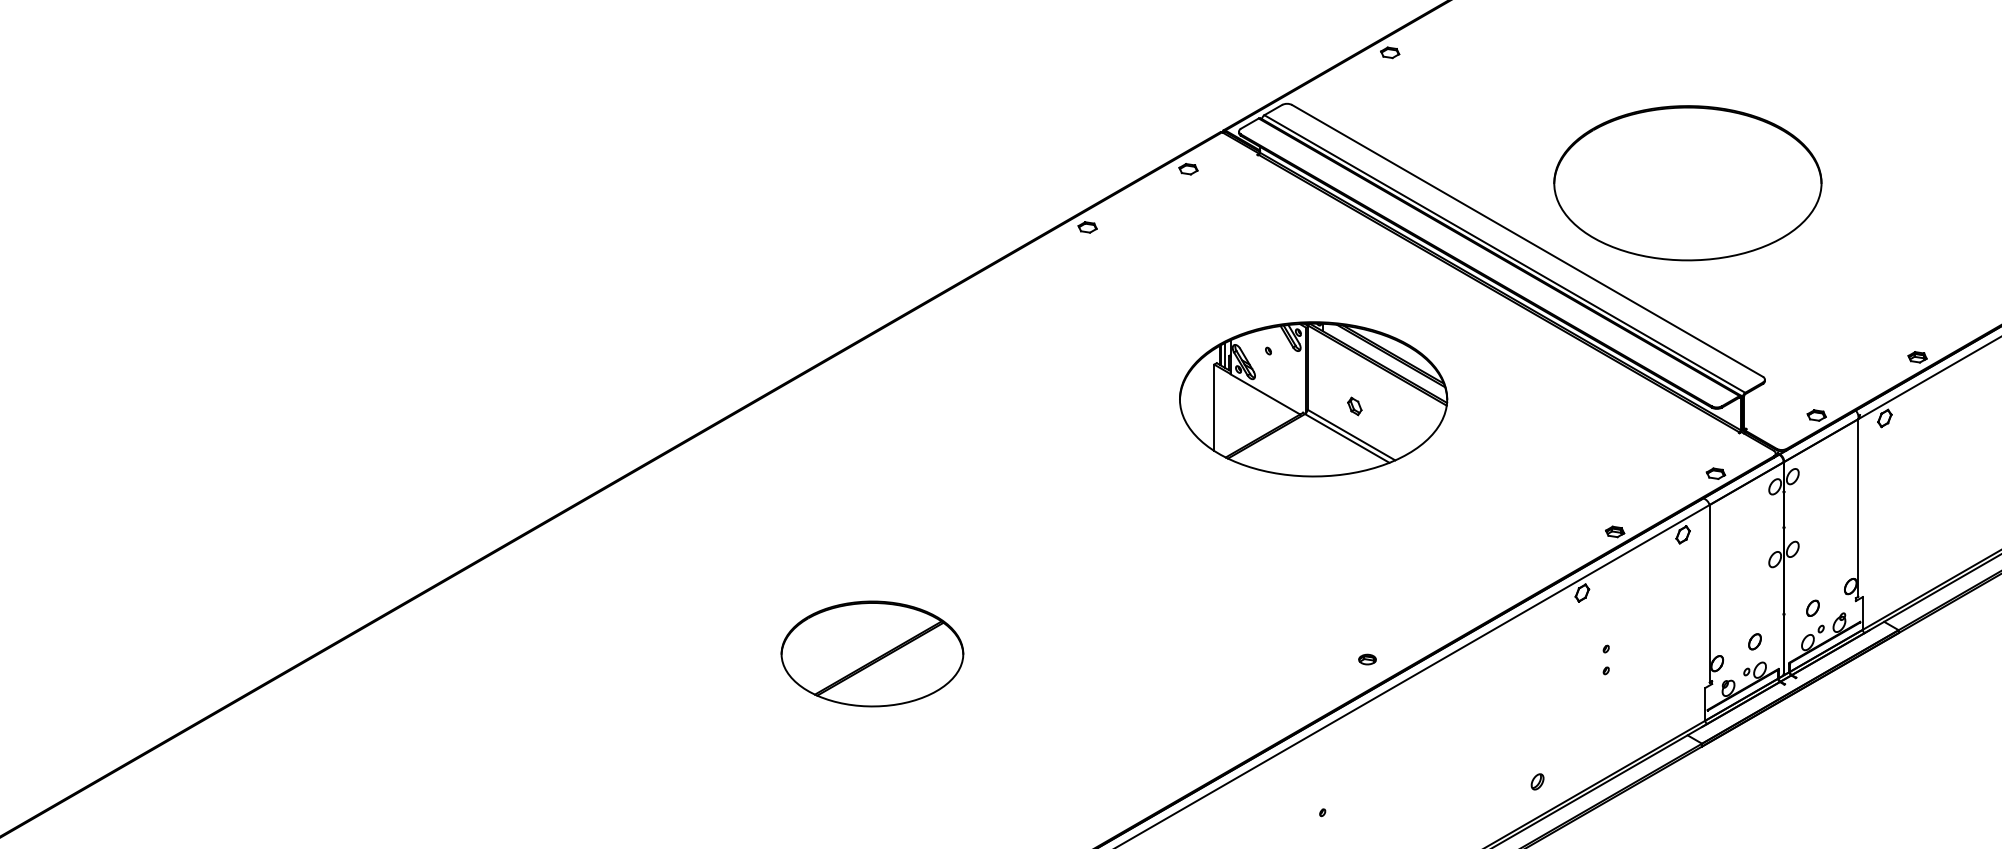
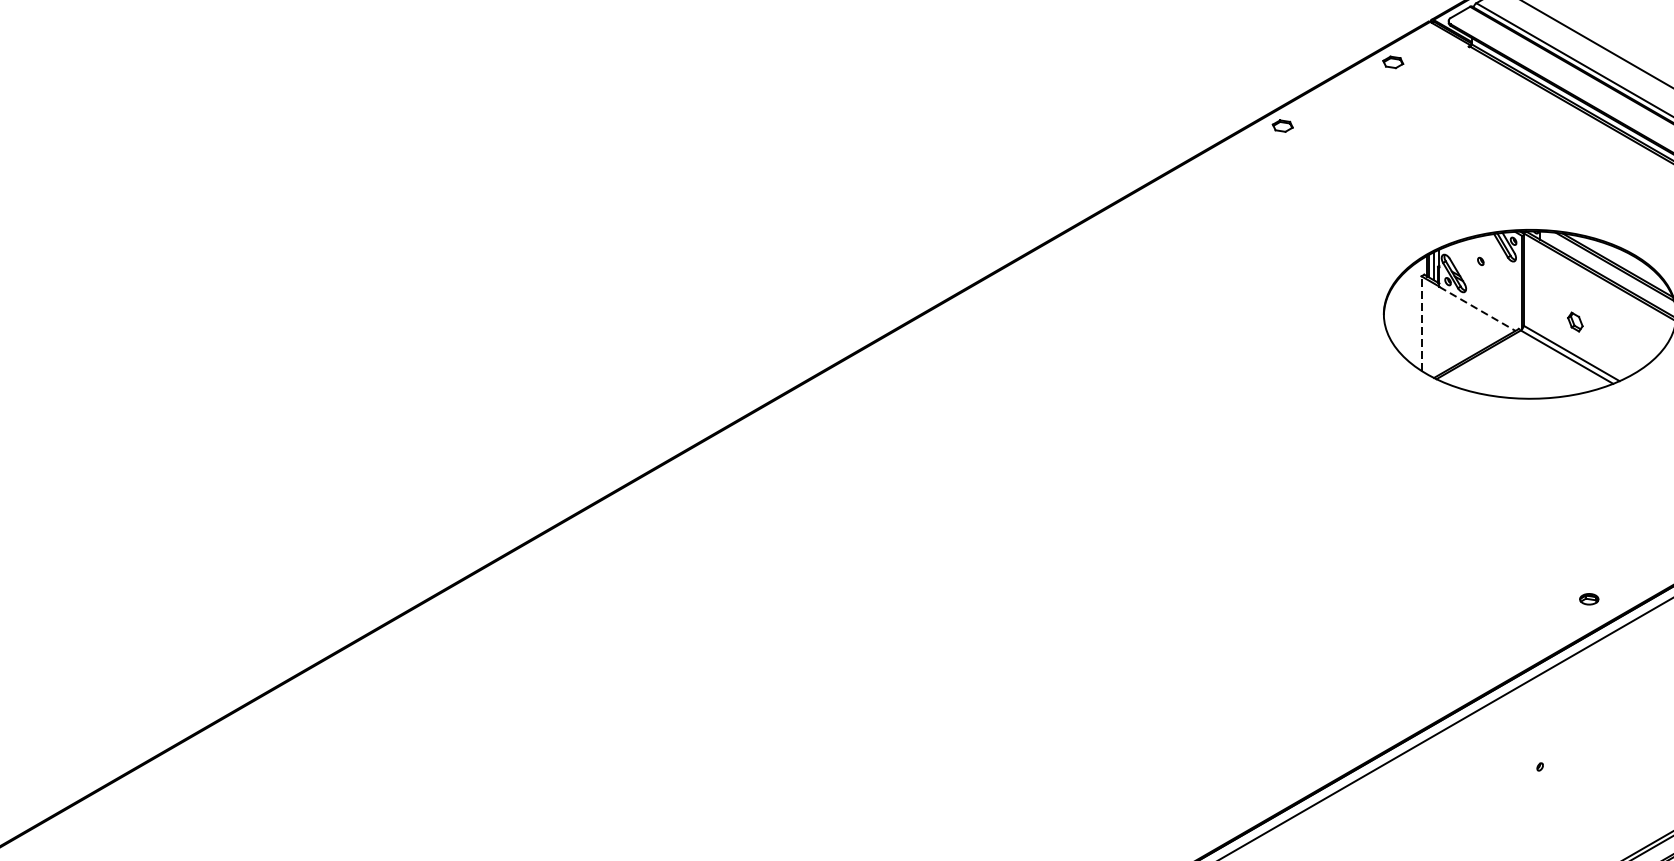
line: (1265, 394) -> (1477, 309), solid -> dashed
line: (1214, 407) -> (1421, 323), solid -> dashed
part: (872, 653) -> (1047, 592), removed

